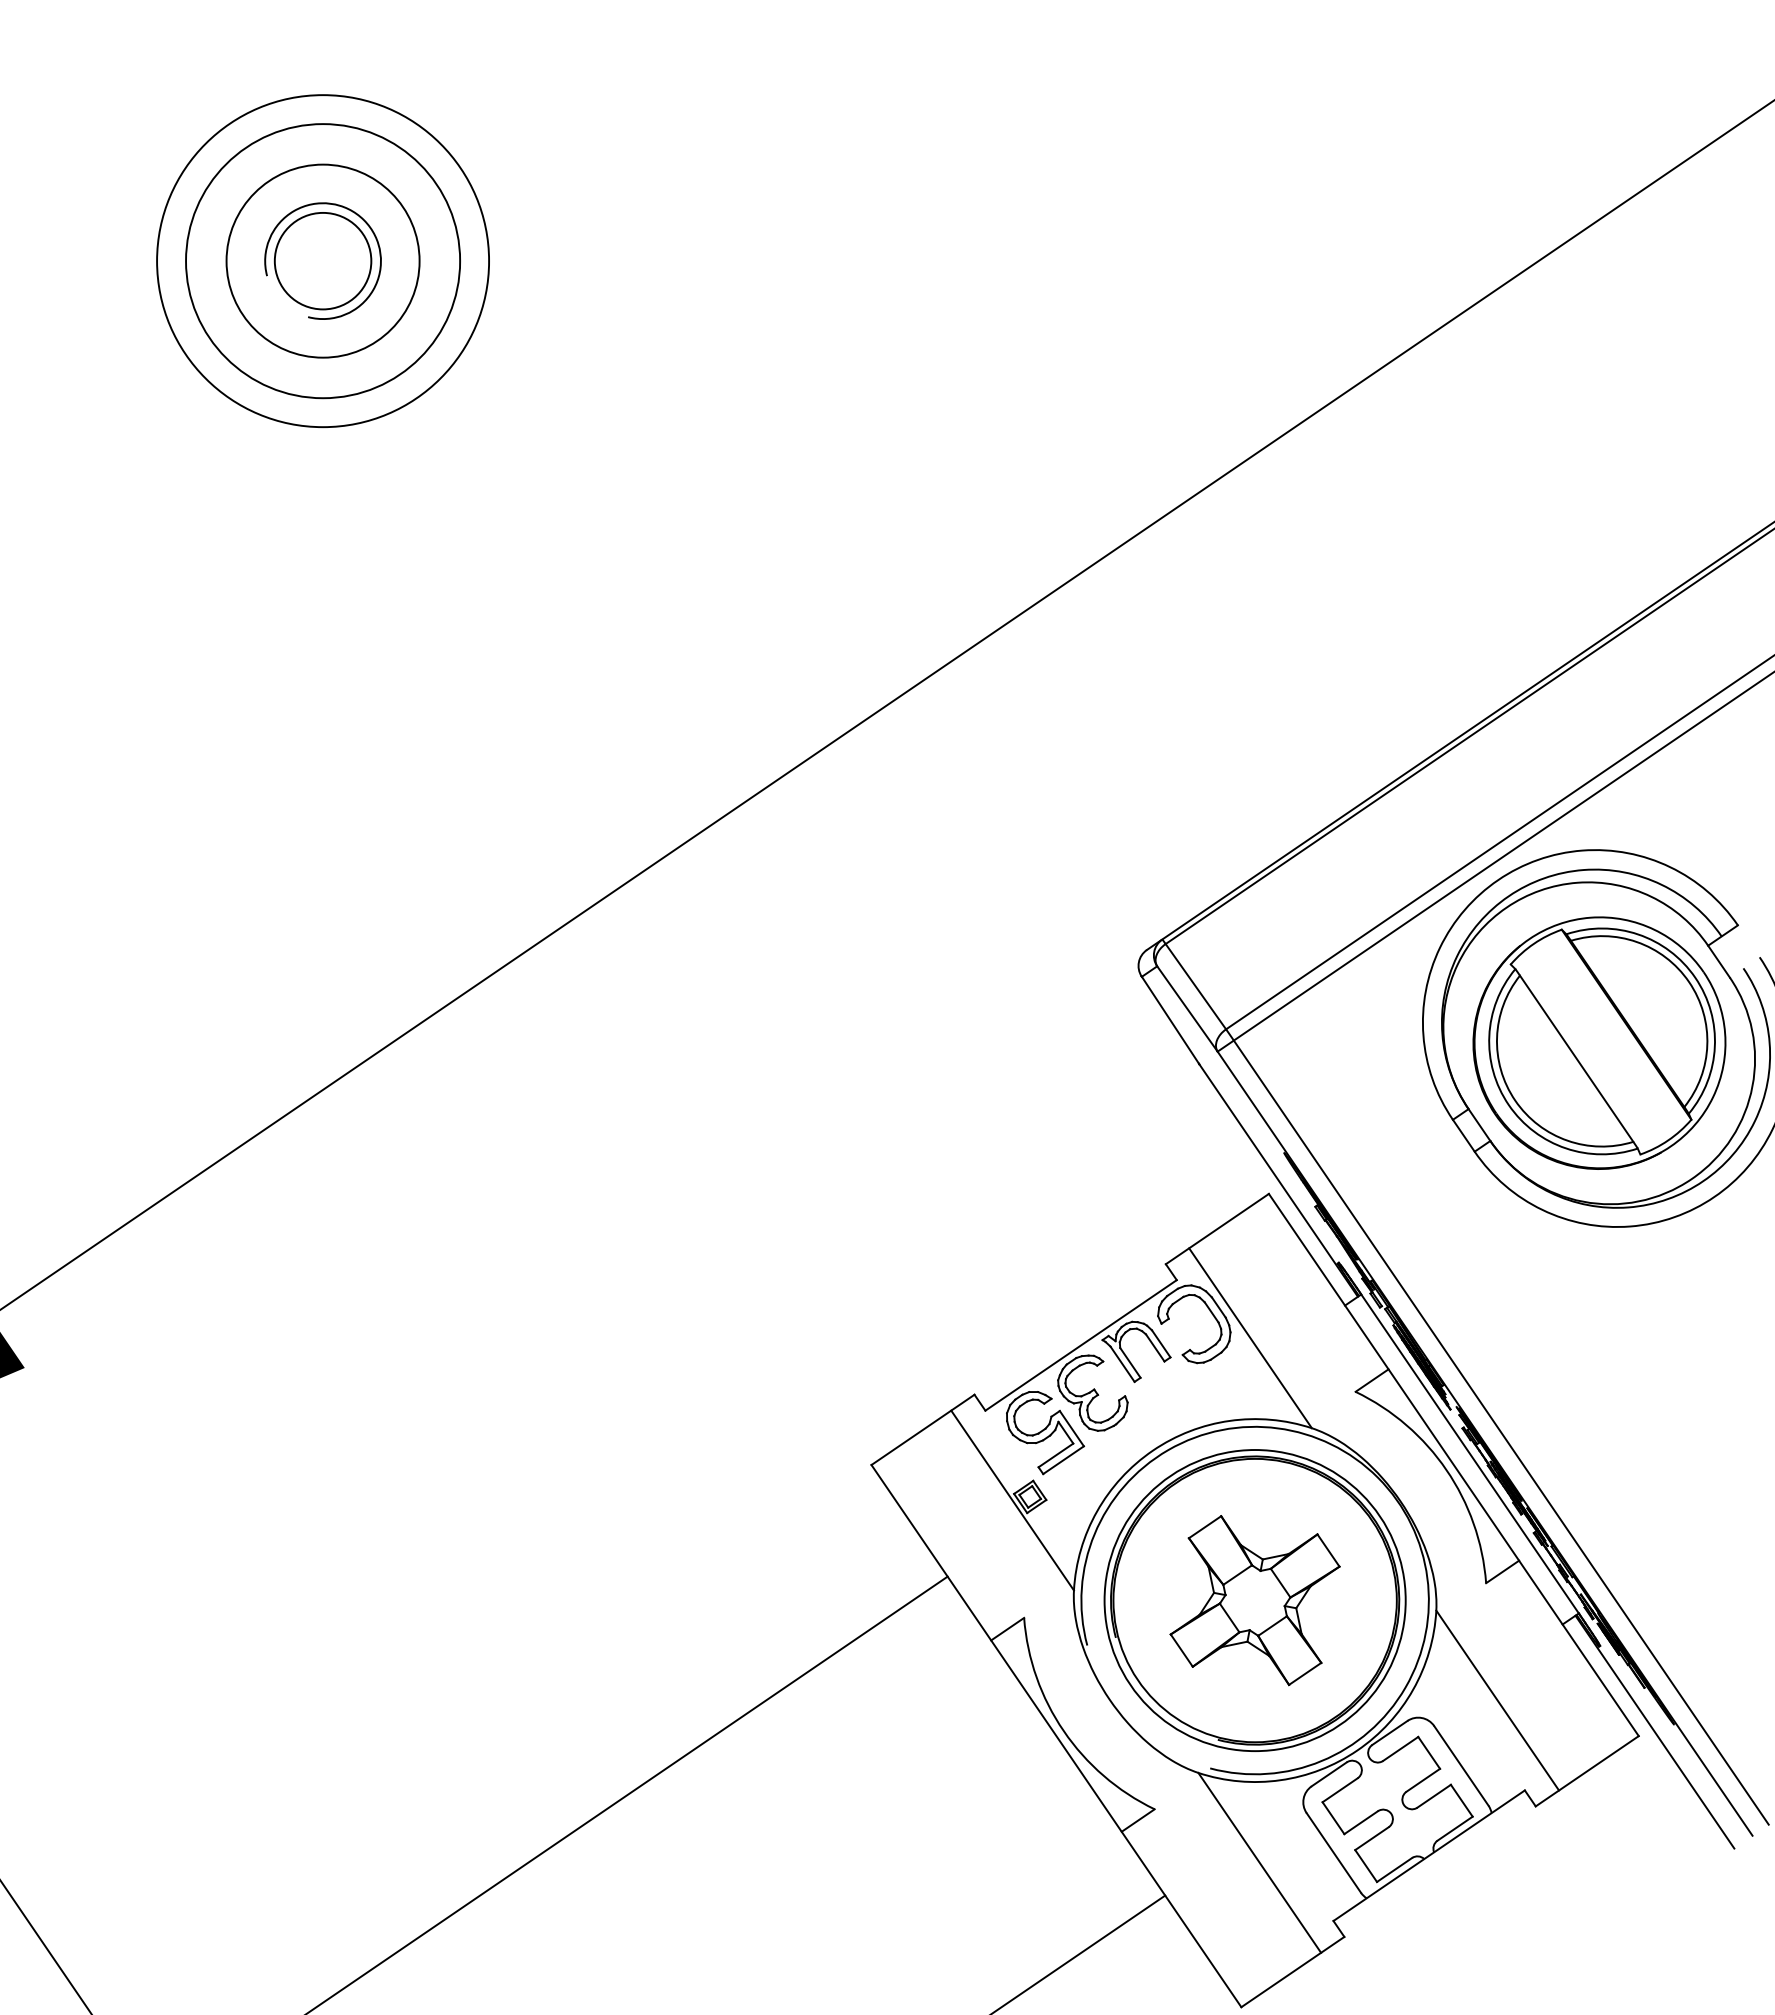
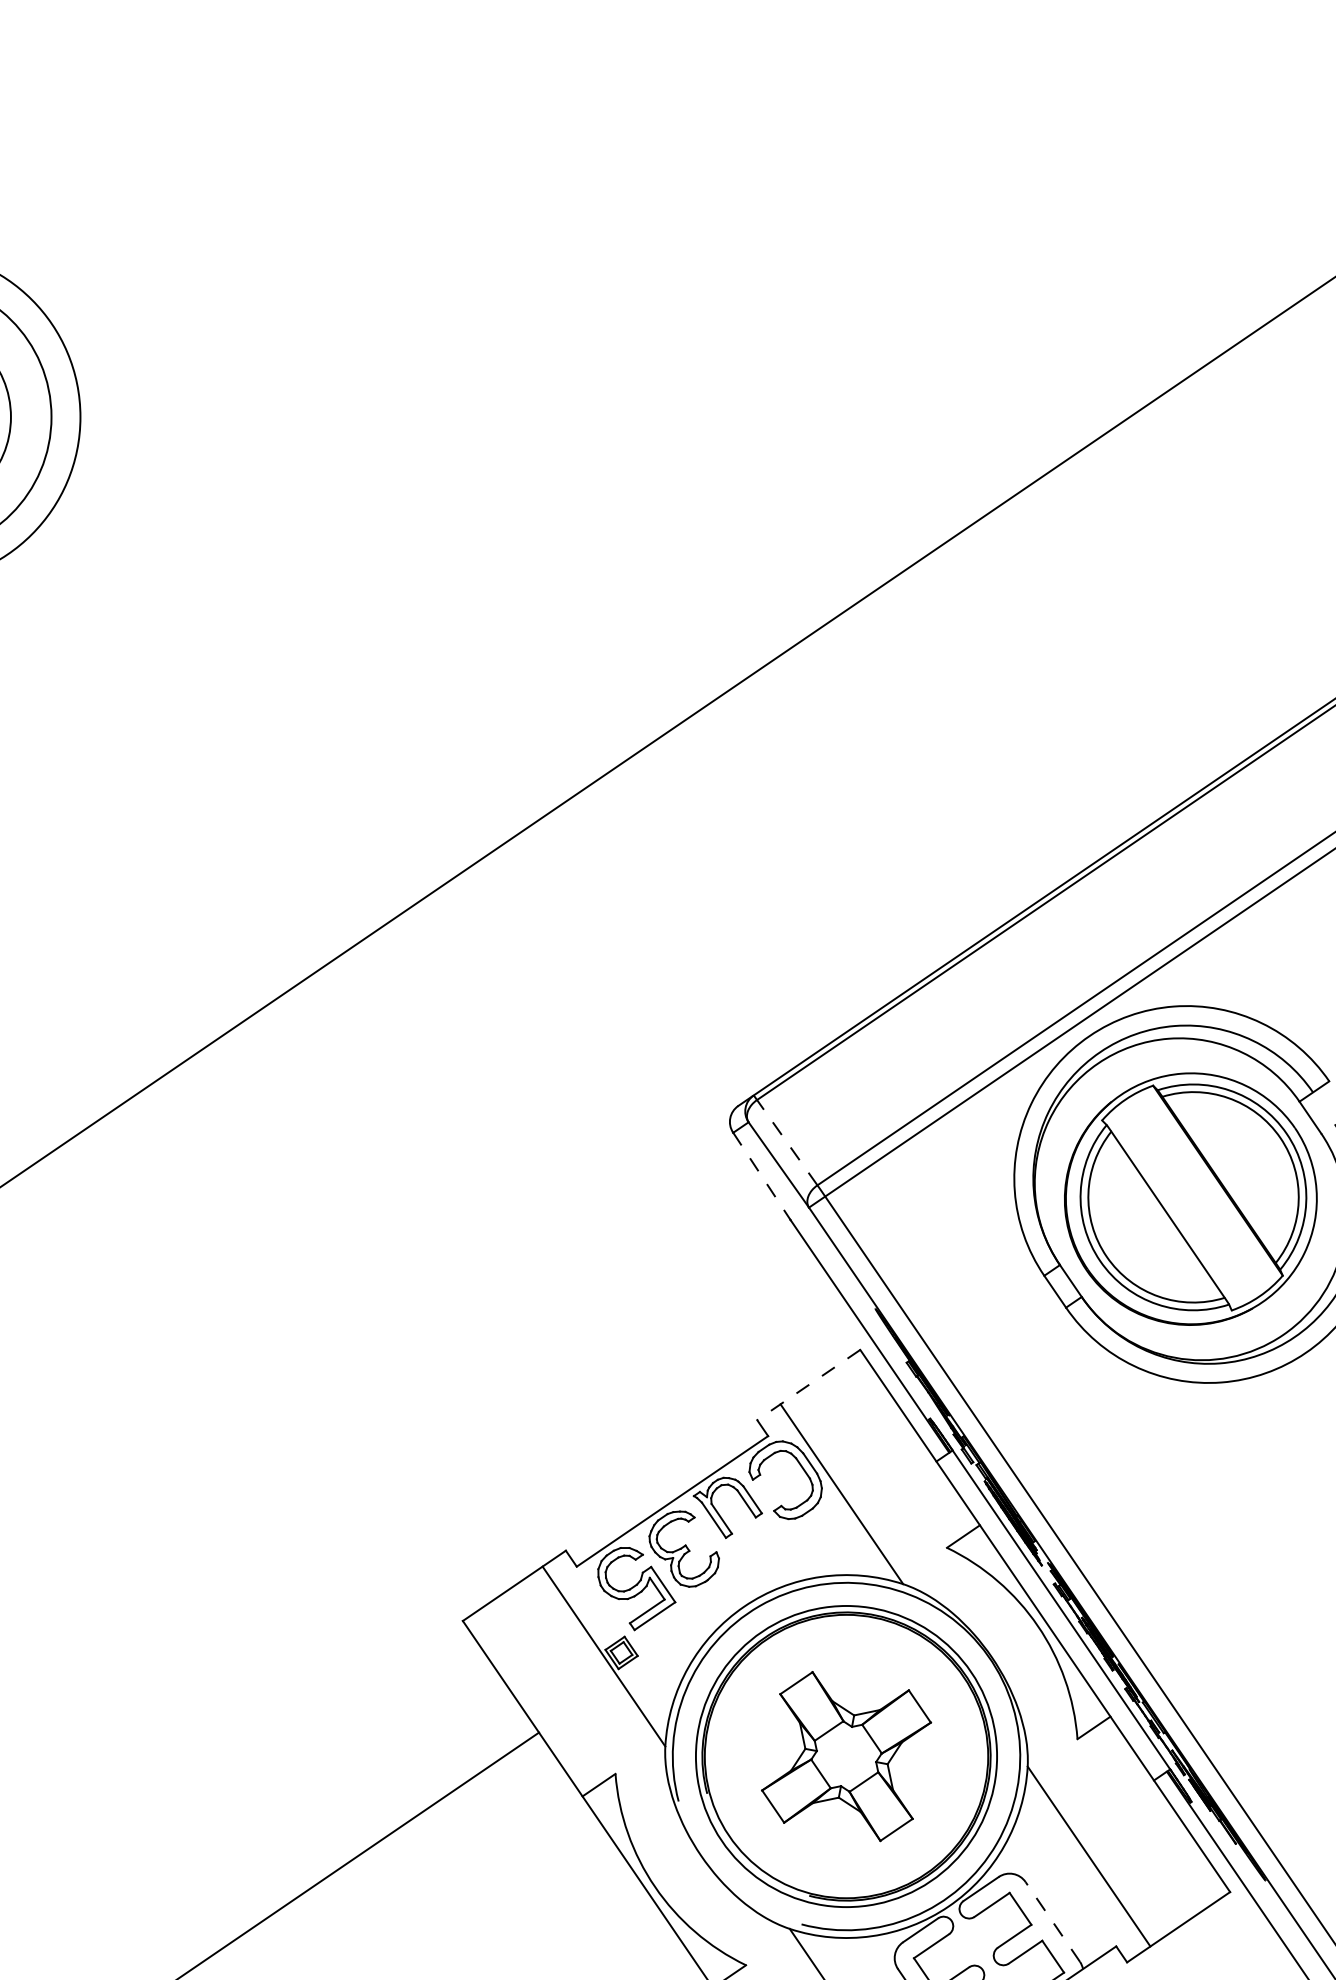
line: (1195, 986) -> (786, 1142), solid -> dashed
line: (1170, 1020) -> (761, 1176), solid -> dashed
line: (1216, 1229) -> (807, 1385), solid -> dashed
line: (1461, 1765) -> (1052, 1921), solid -> dashed

